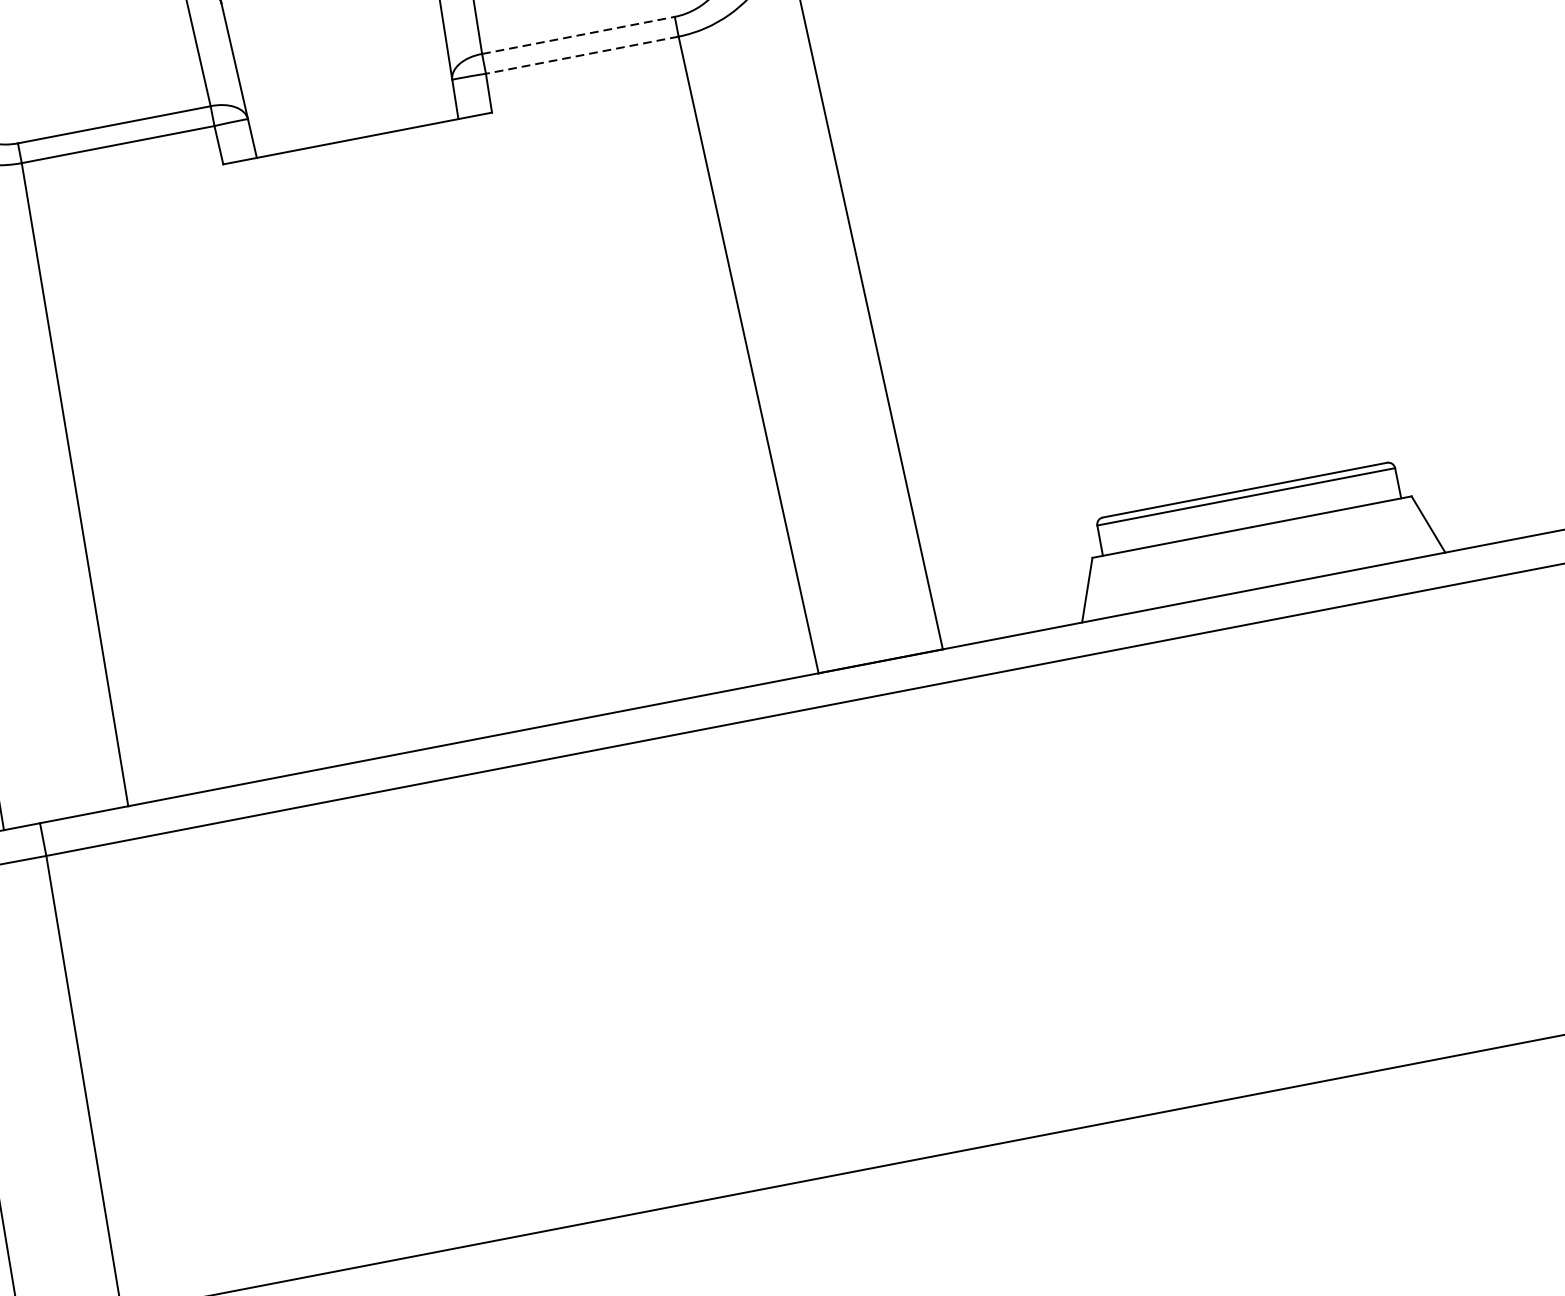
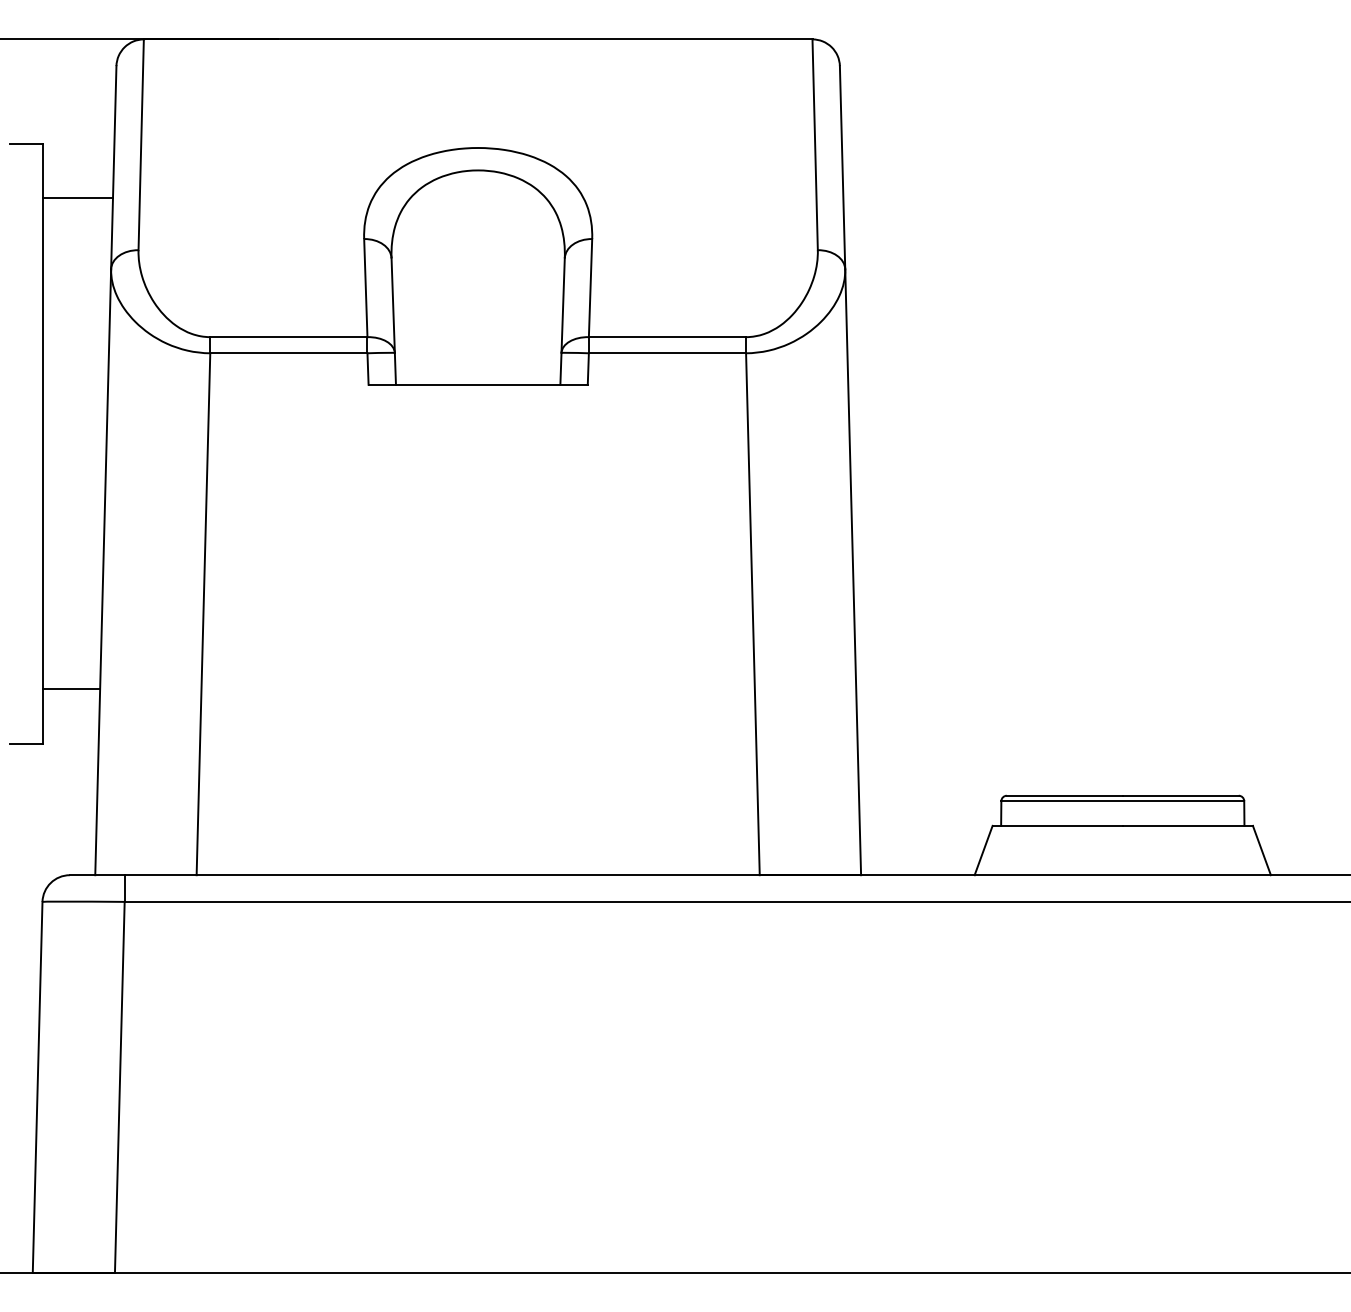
line: (578, 35) -> (667, 337), dashed -> solid
line: (582, 55) -> (667, 353), dashed -> solid

